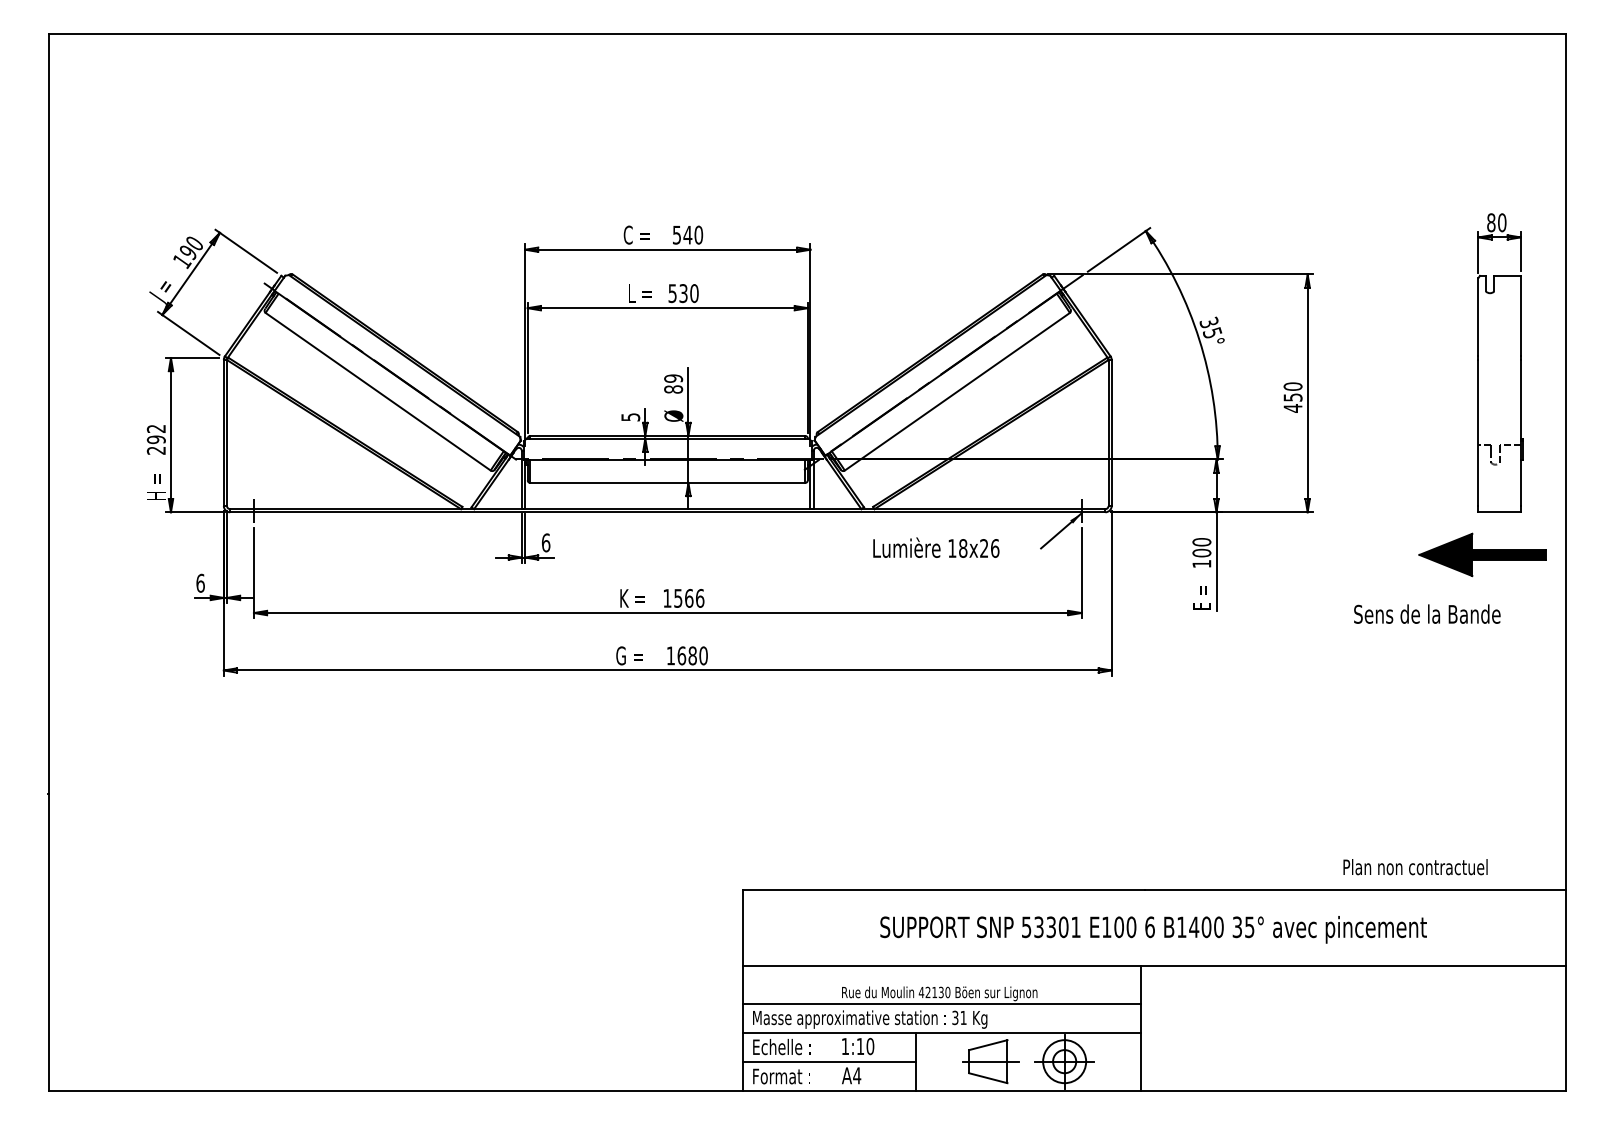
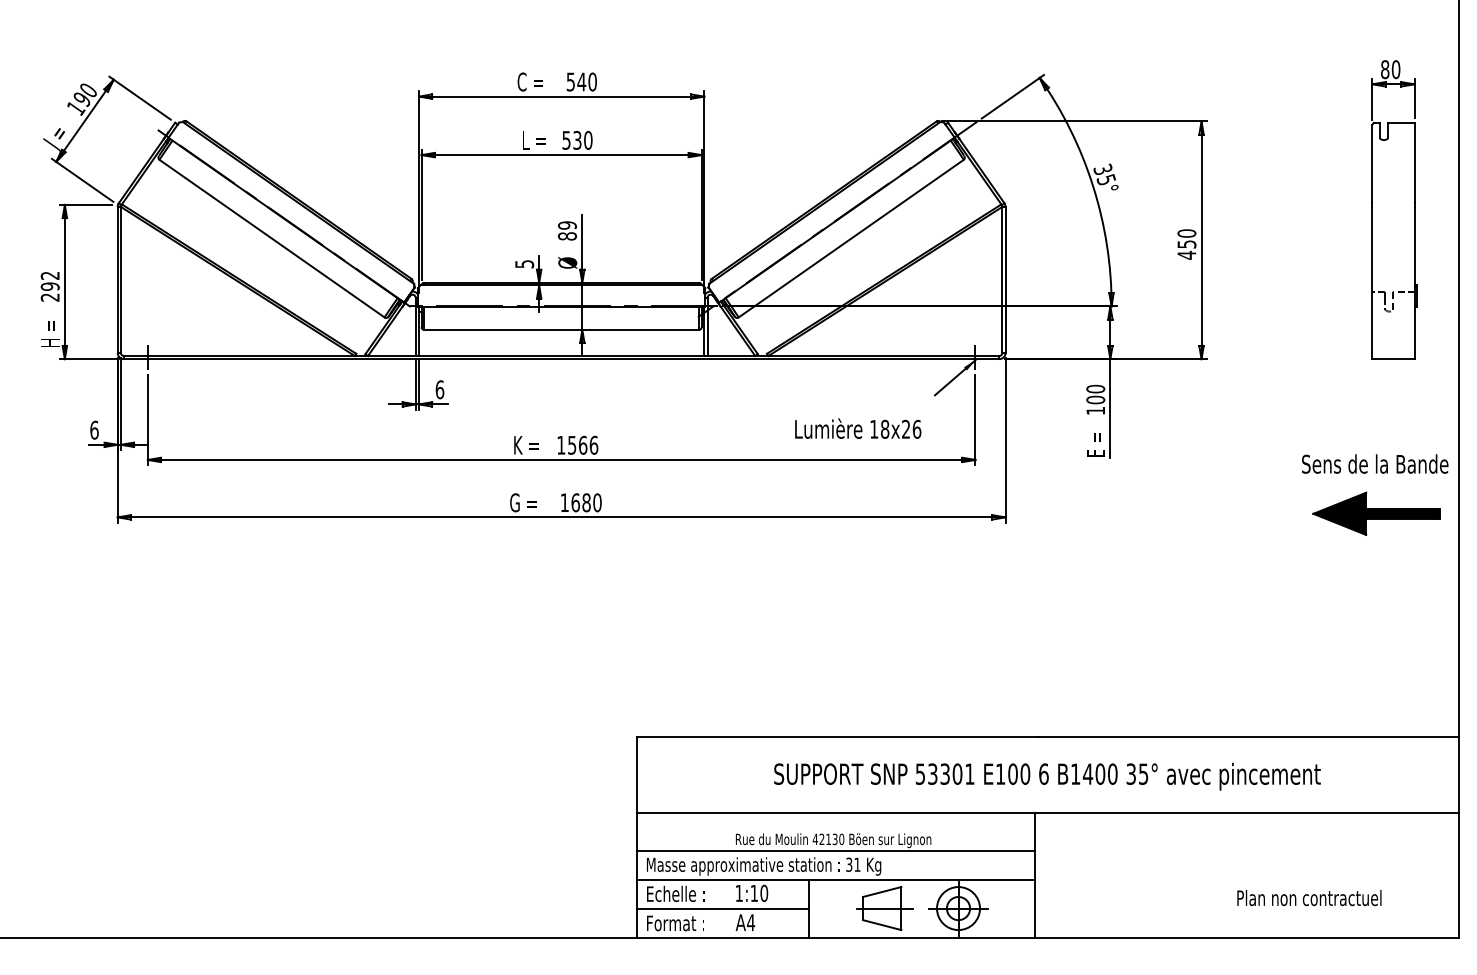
text: (936, 547) -> (858, 428), moved
part: (1482, 554) -> (1376, 513), moved
text: (1427, 613) -> (1375, 463), moved
text: (1415, 867) -> (1309, 898), moved

